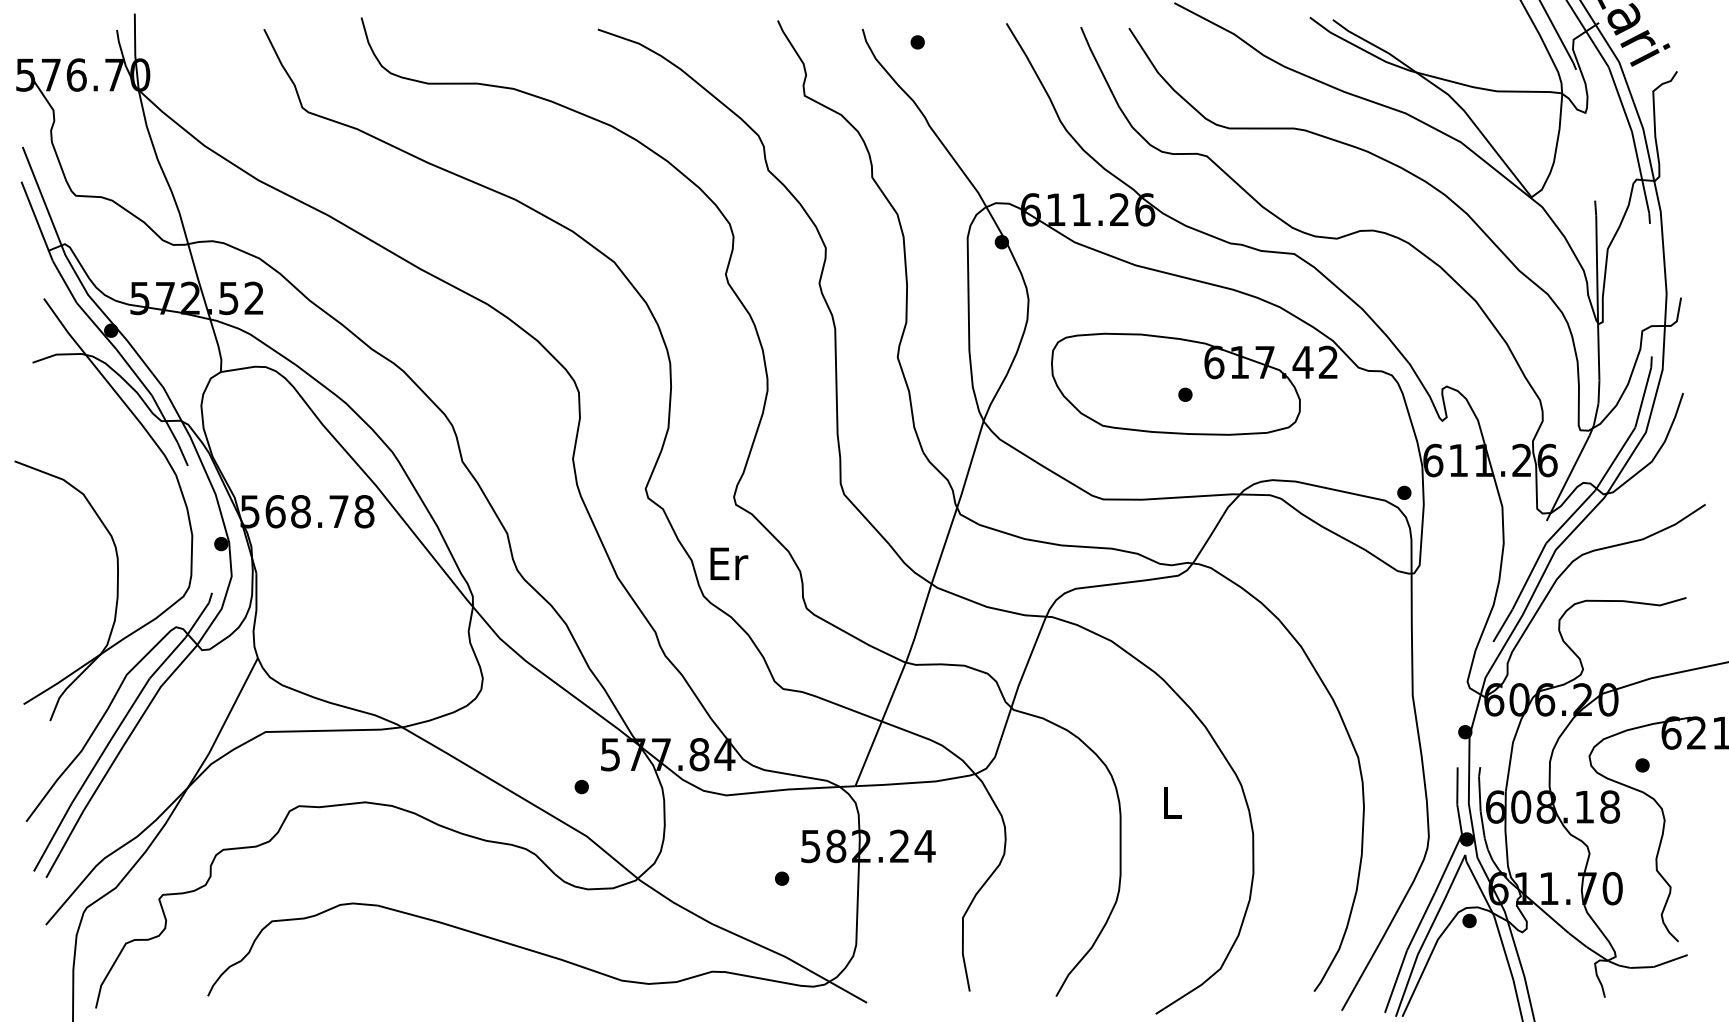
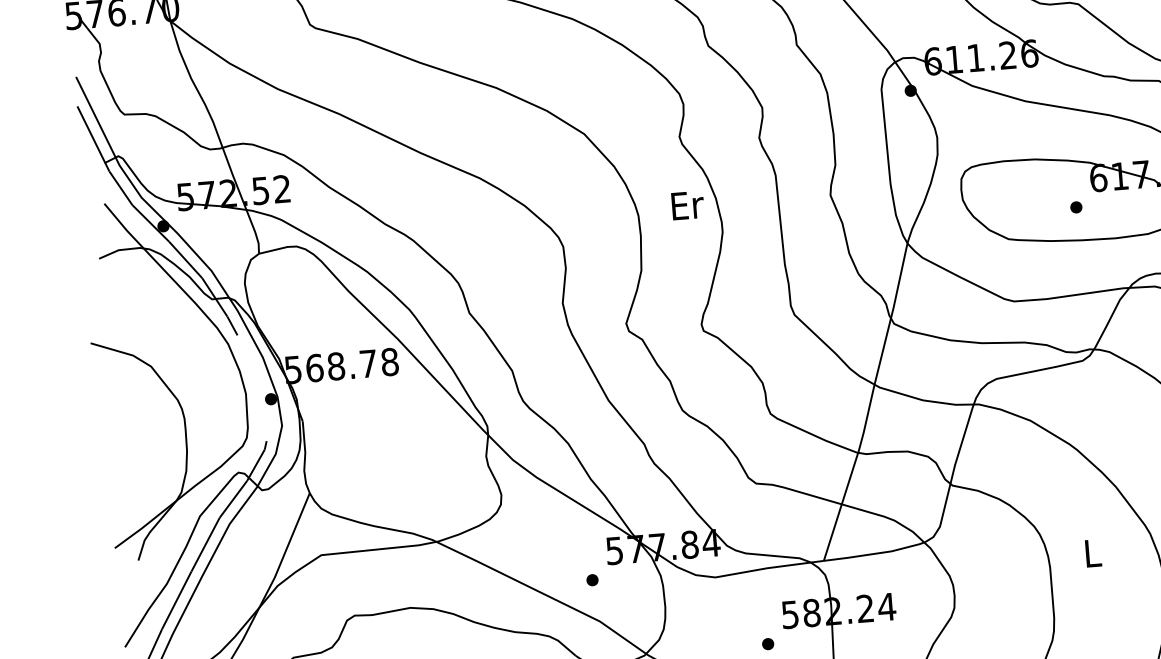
text: (729, 563) -> (688, 205), moved

